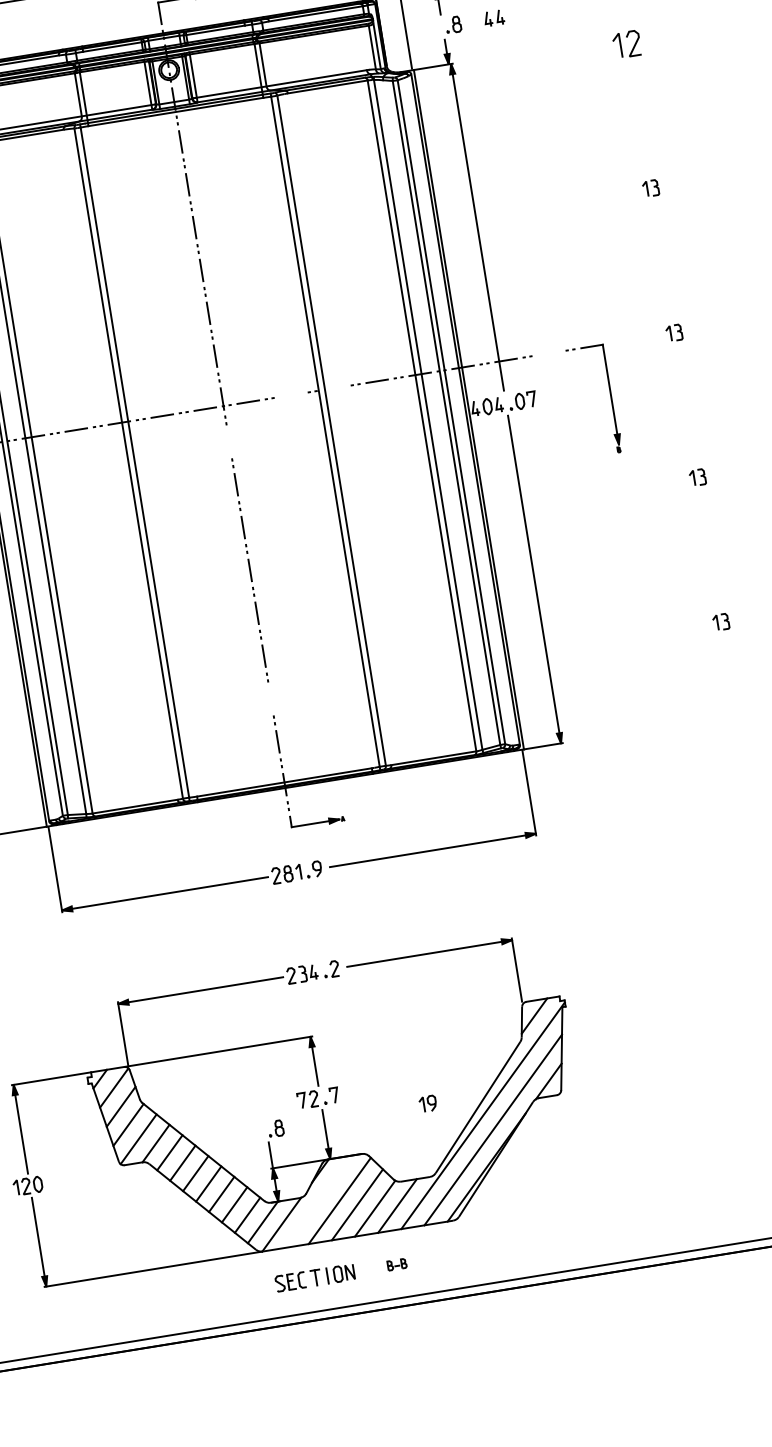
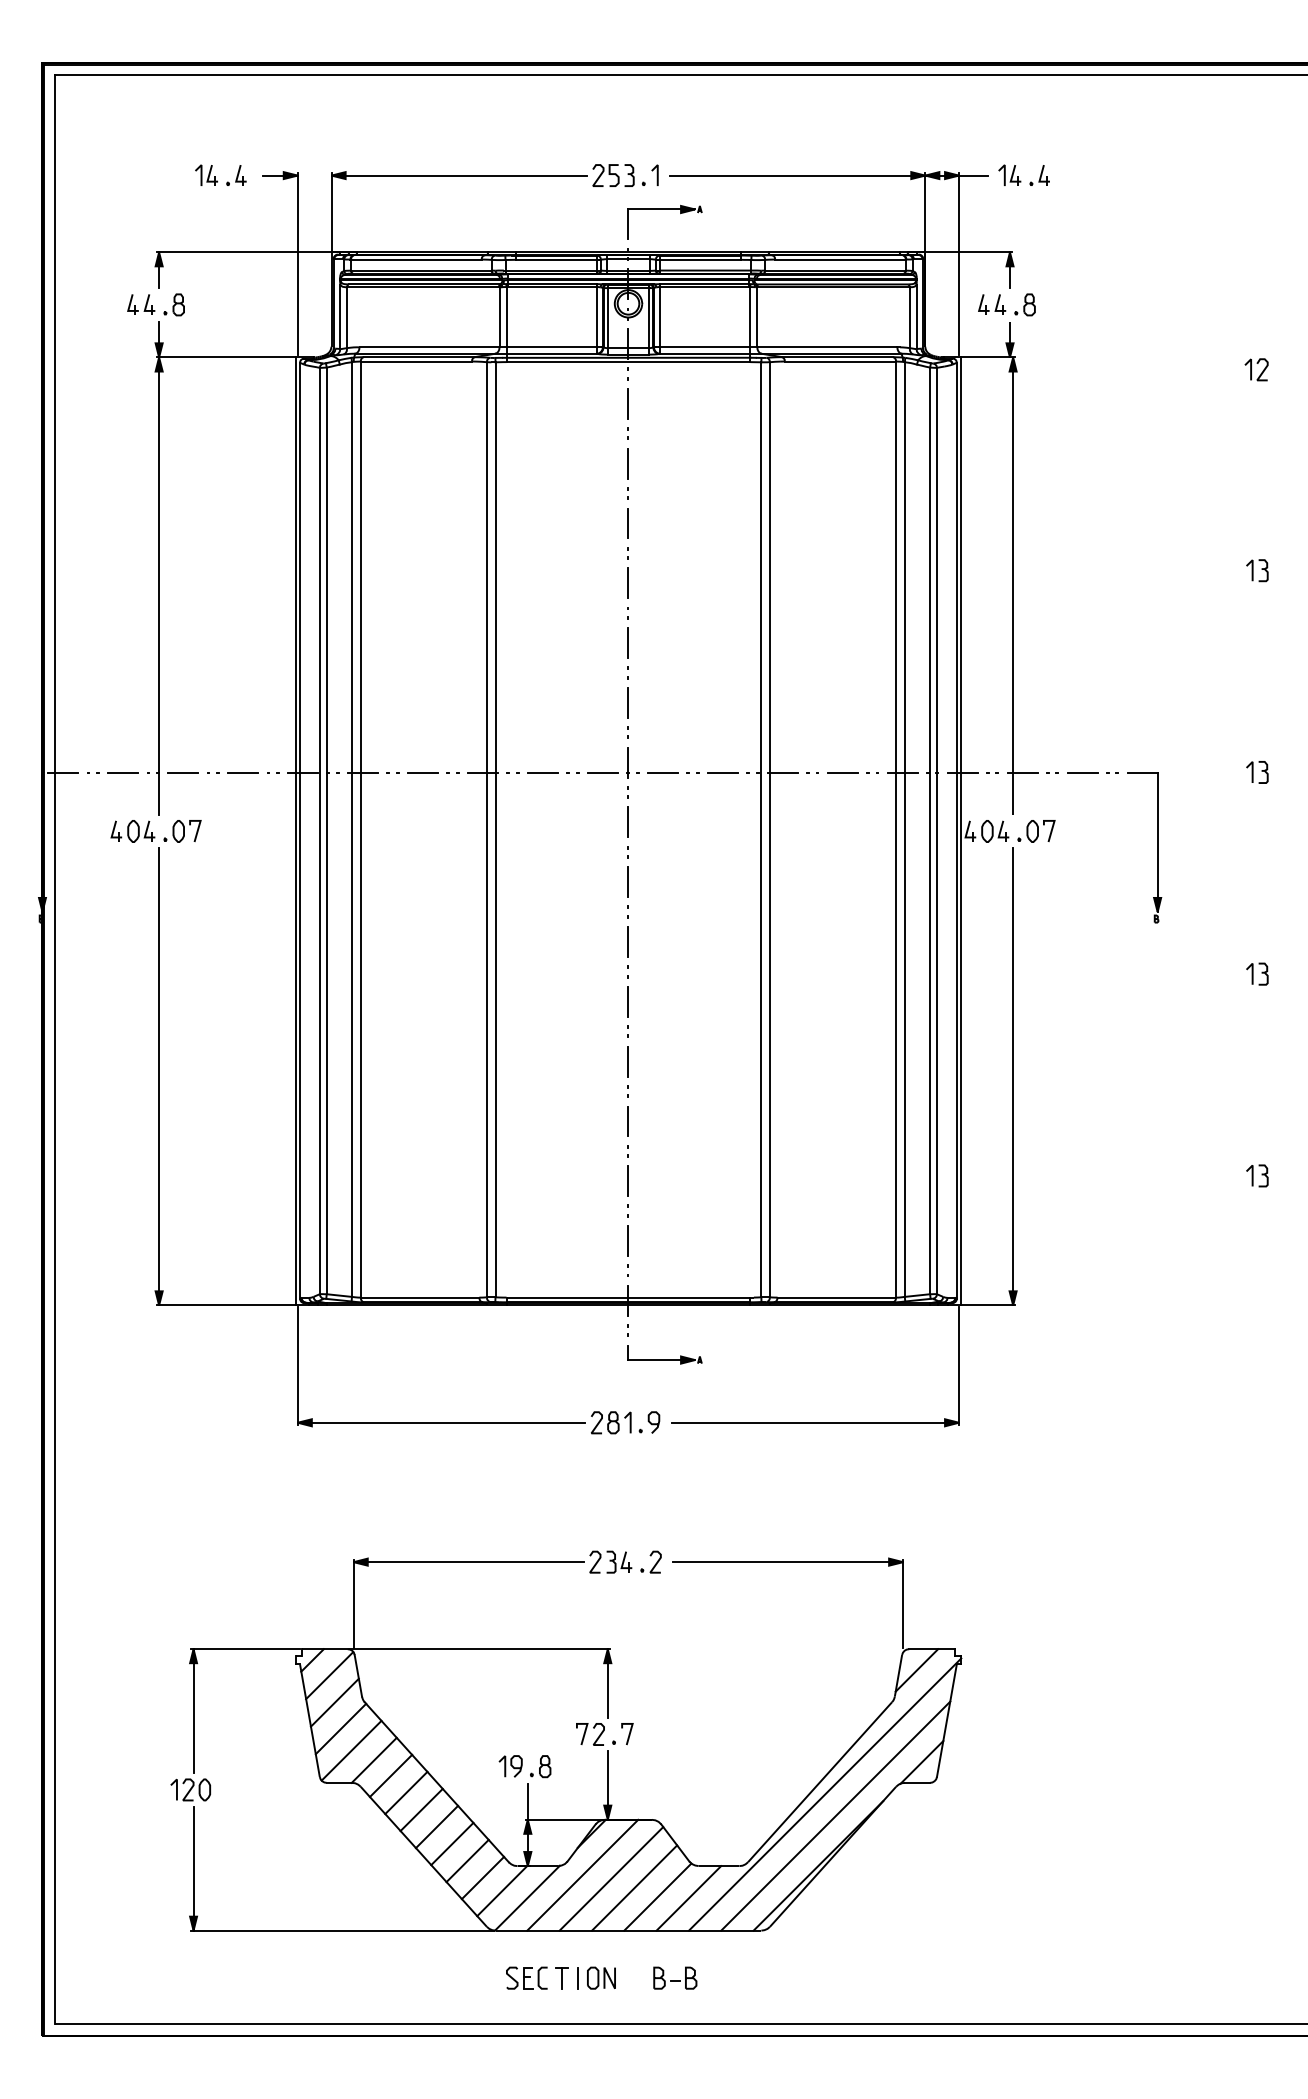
part: (494, 18) -> (992, 304), moved
part: (626, 44) -> (1256, 369), size x0.62
line: (548, 353) -> (1082, 772), added
line: (333, 388) -> (782, 772), added
line: (290, 395) -> (722, 772), added
line: (229, 441) -> (628, 822), added
line: (271, 699) -> (628, 1181), added
part: (427, 1104) -> (510, 1766), moved
line: (318, 1201) -> (582, 1874), added
part: (397, 1264) -> (675, 1977), size x1.67

